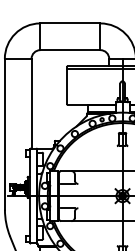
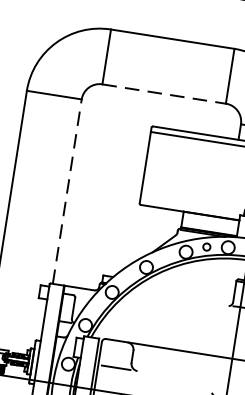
line: (70, 50) -> (164, 94), solid -> dashed
line: (31, 103) -> (67, 190), solid -> dashed

